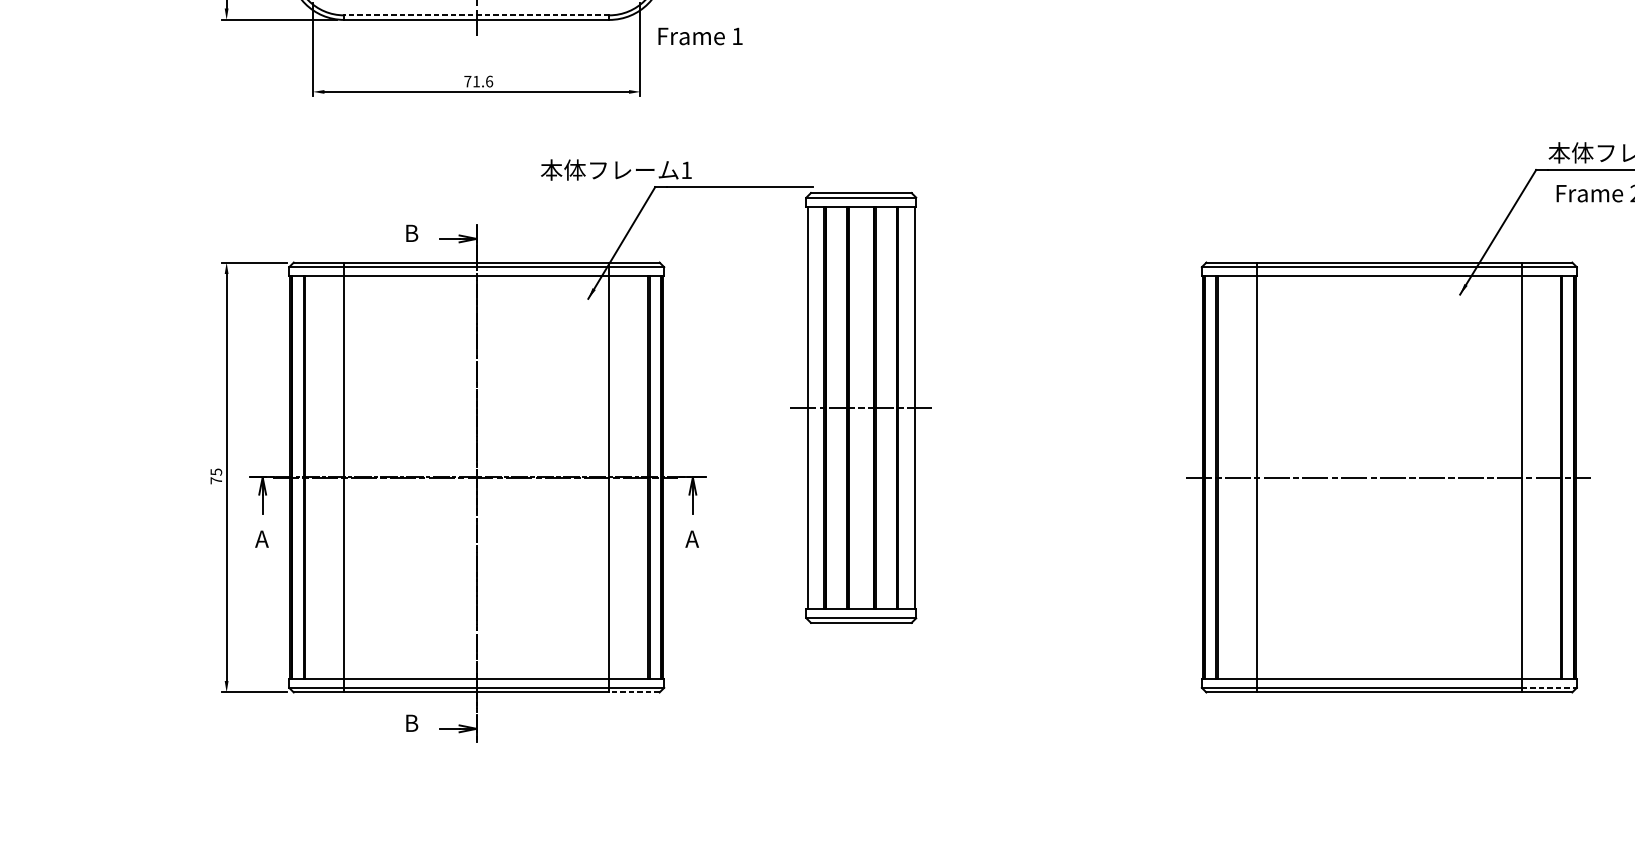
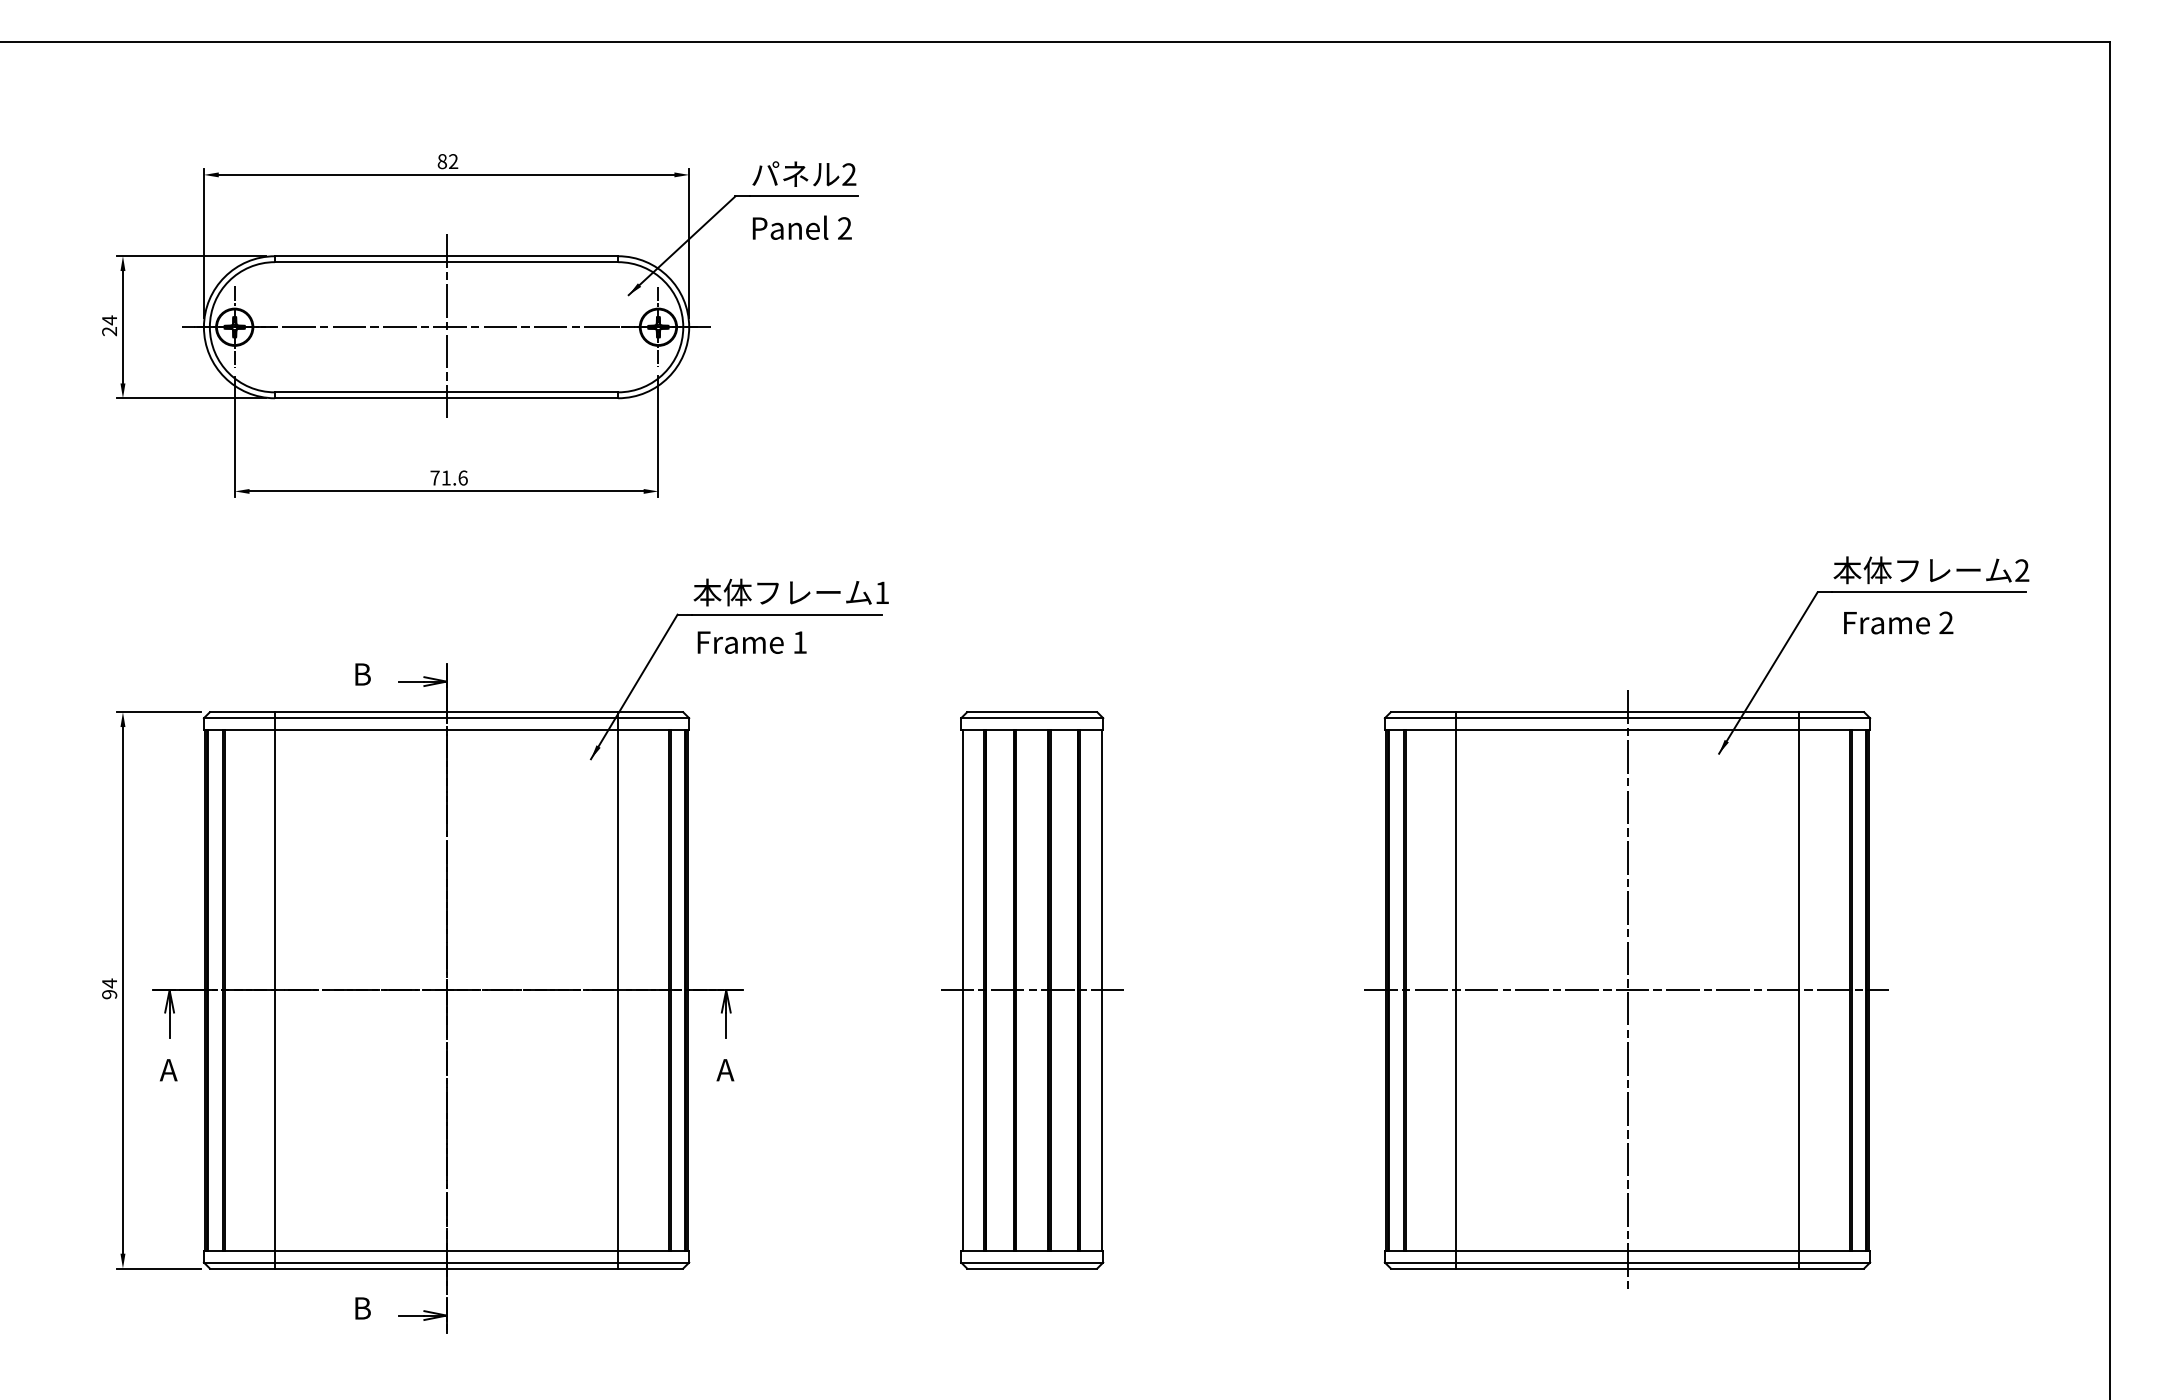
line: (476, 15) -> (446, 392), dashed -> solid
text: (700, 36) -> (751, 642), moved
text: (615, 170) -> (790, 592), moved
part: (861, 408) -> (1032, 990), moved
text: (216, 476) -> (109, 988), 75 -> 94
line: (1389, 477) -> (1627, 990), added
line: (1549, 687) -> (1834, 1262), dashed -> solid
line: (634, 692) -> (650, 1268), dashed -> solid

